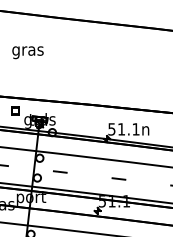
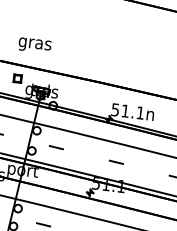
text: (27, 52) -> (34, 45), moved

